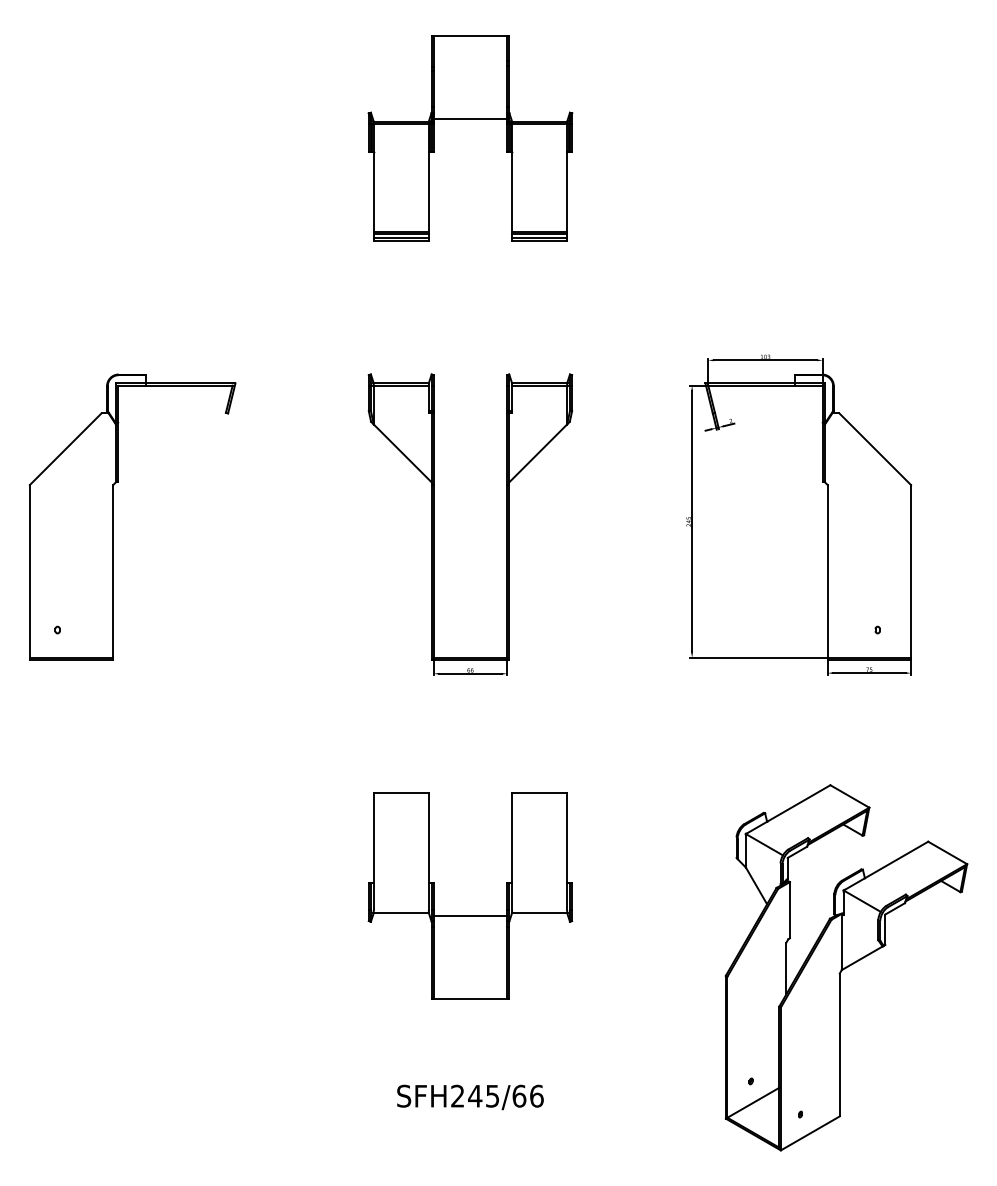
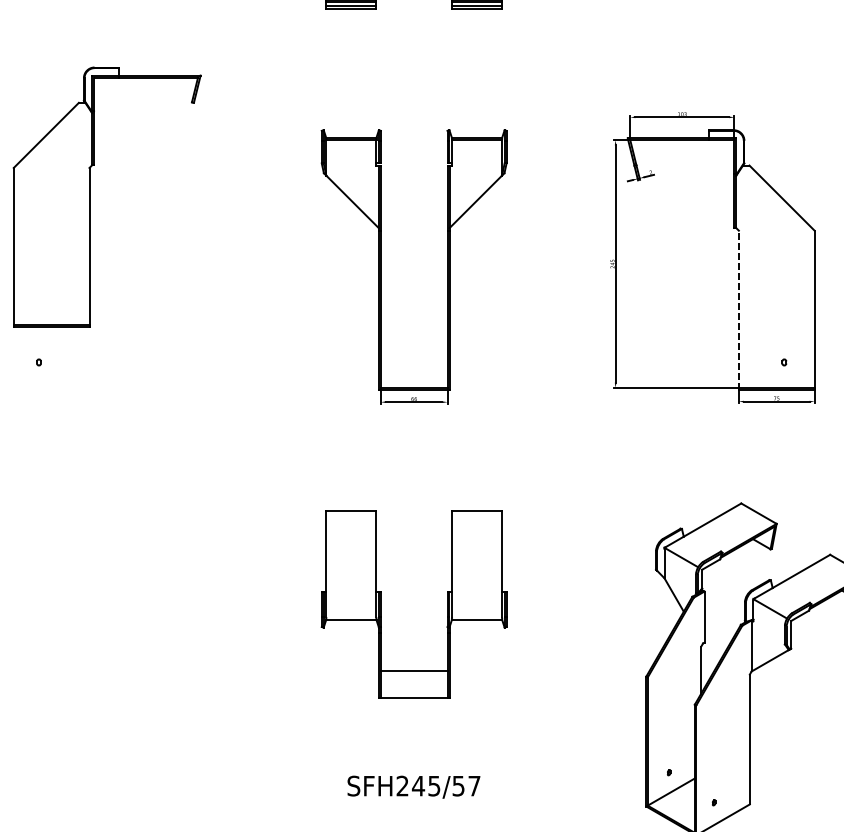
part: (113, 516) -> (89, 196), moved
line: (827, 572) -> (738, 310), solid -> dashed
line: (470, 915) -> (414, 670), moved
text: (527, 1095) -> (466, 785), SFH245/66 -> SFH245/57

